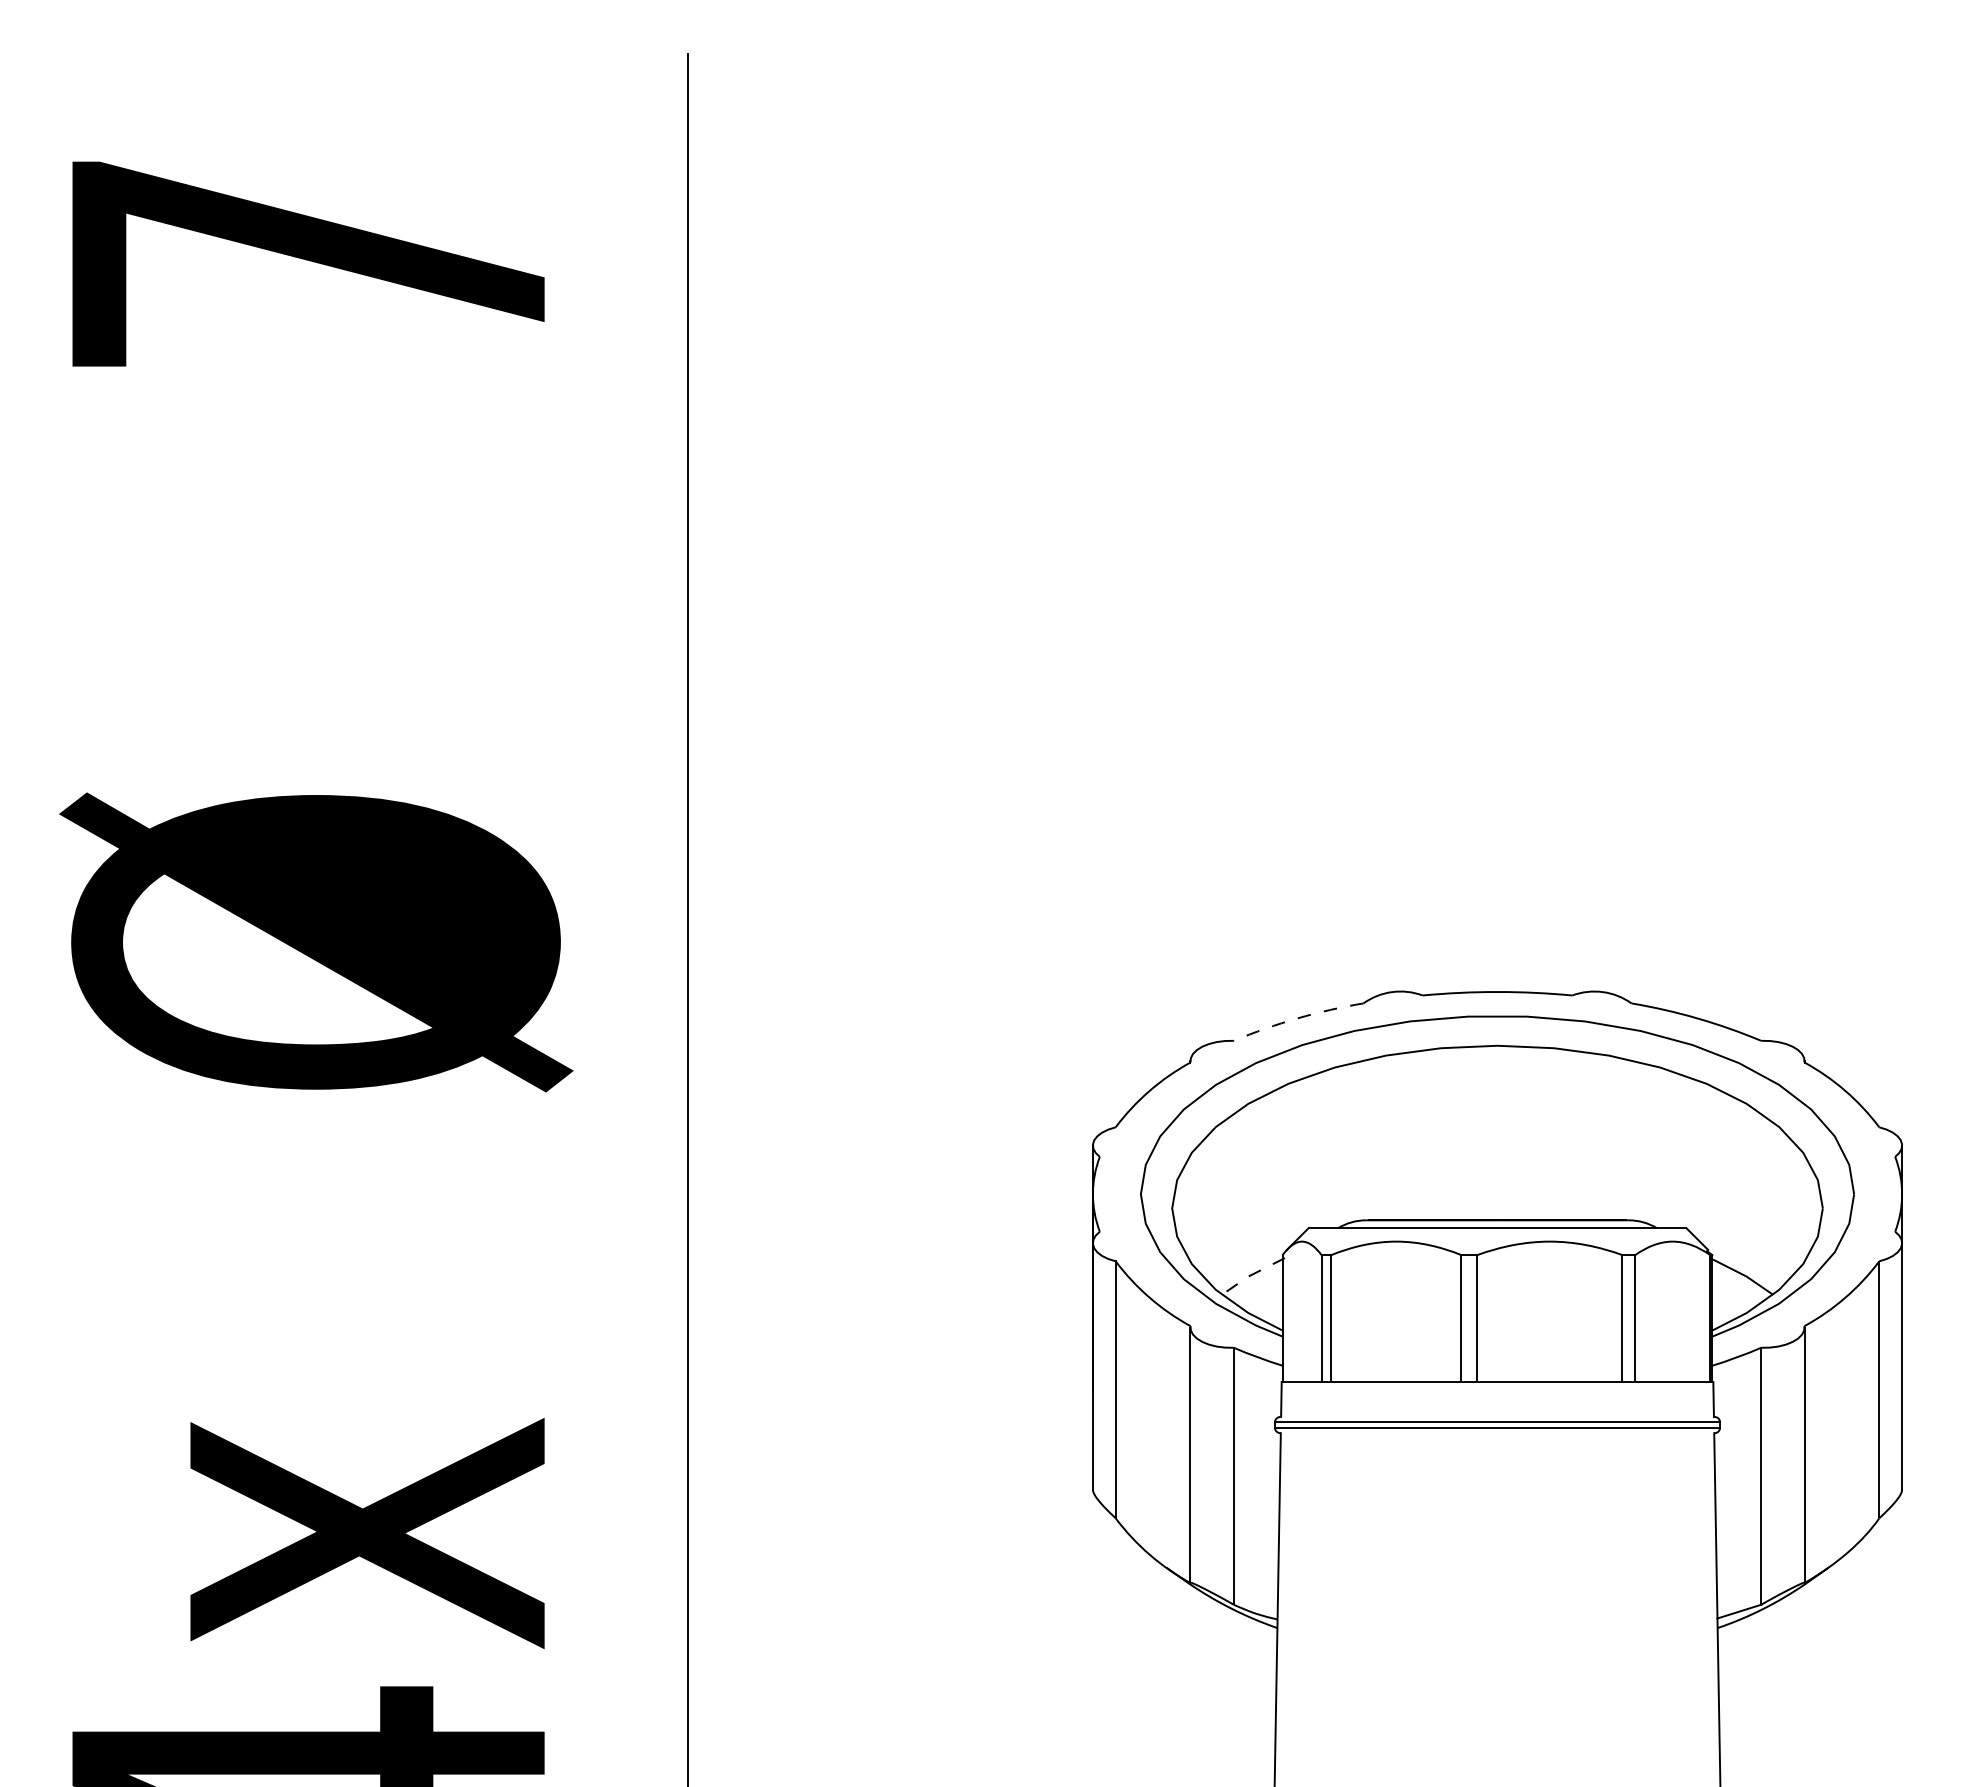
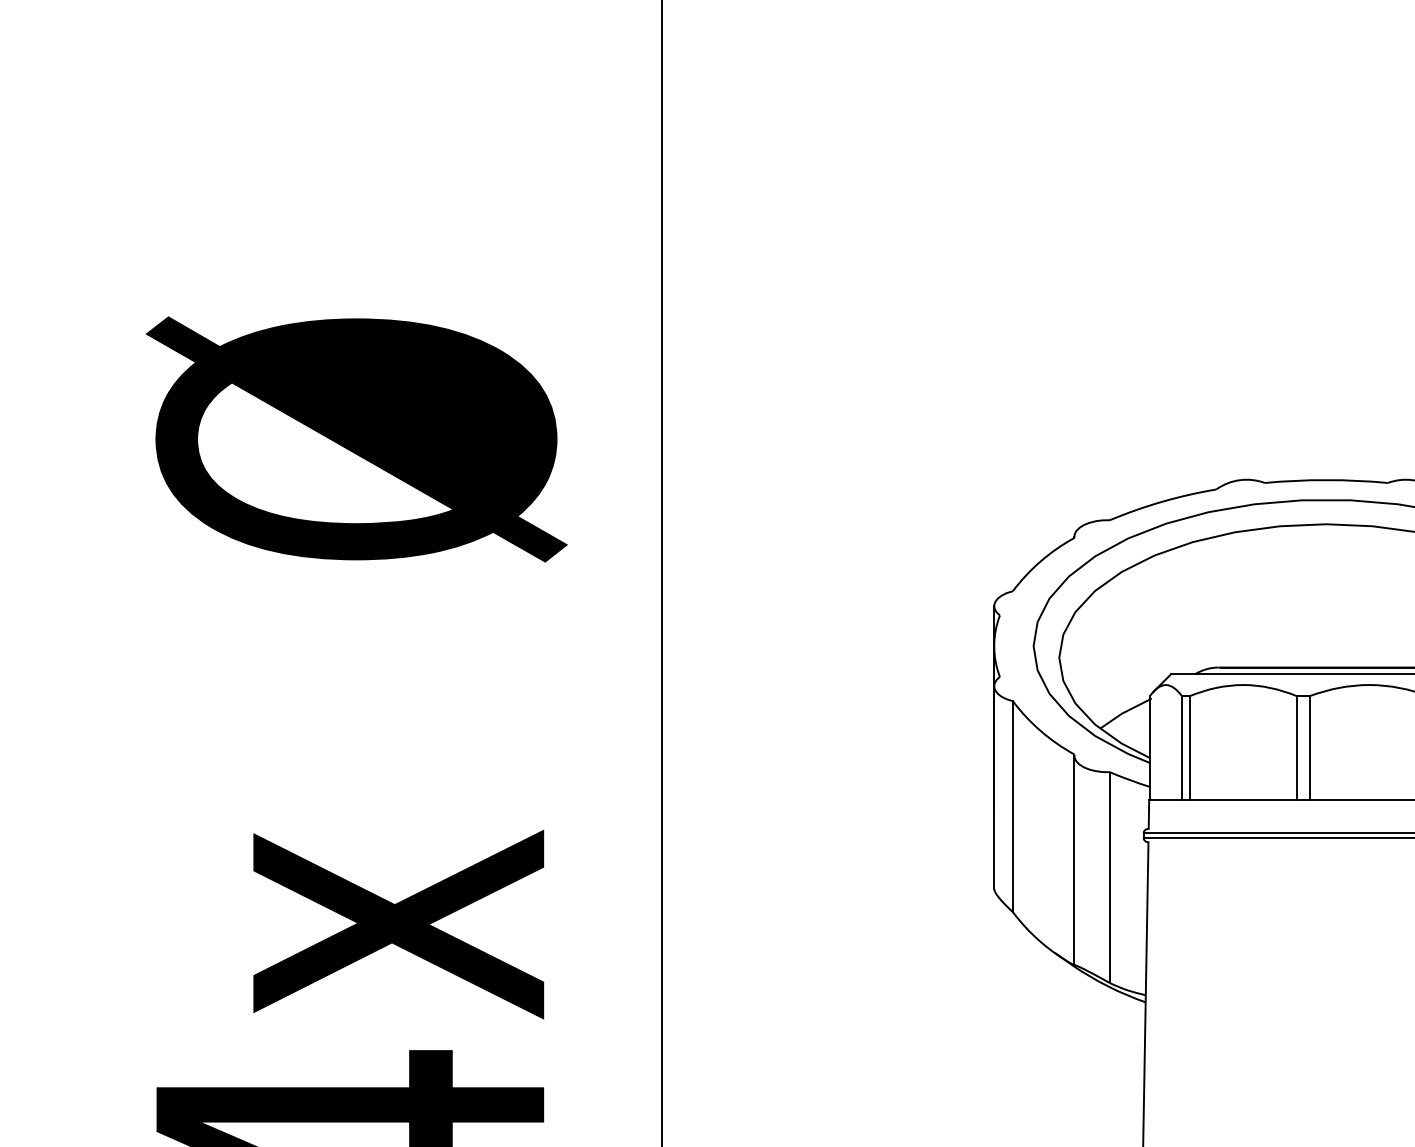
arc: (1297, 1018) -> (1162, 501), dashed -> solid
line: (1251, 1274) -> (1124, 712), dashed -> solid

